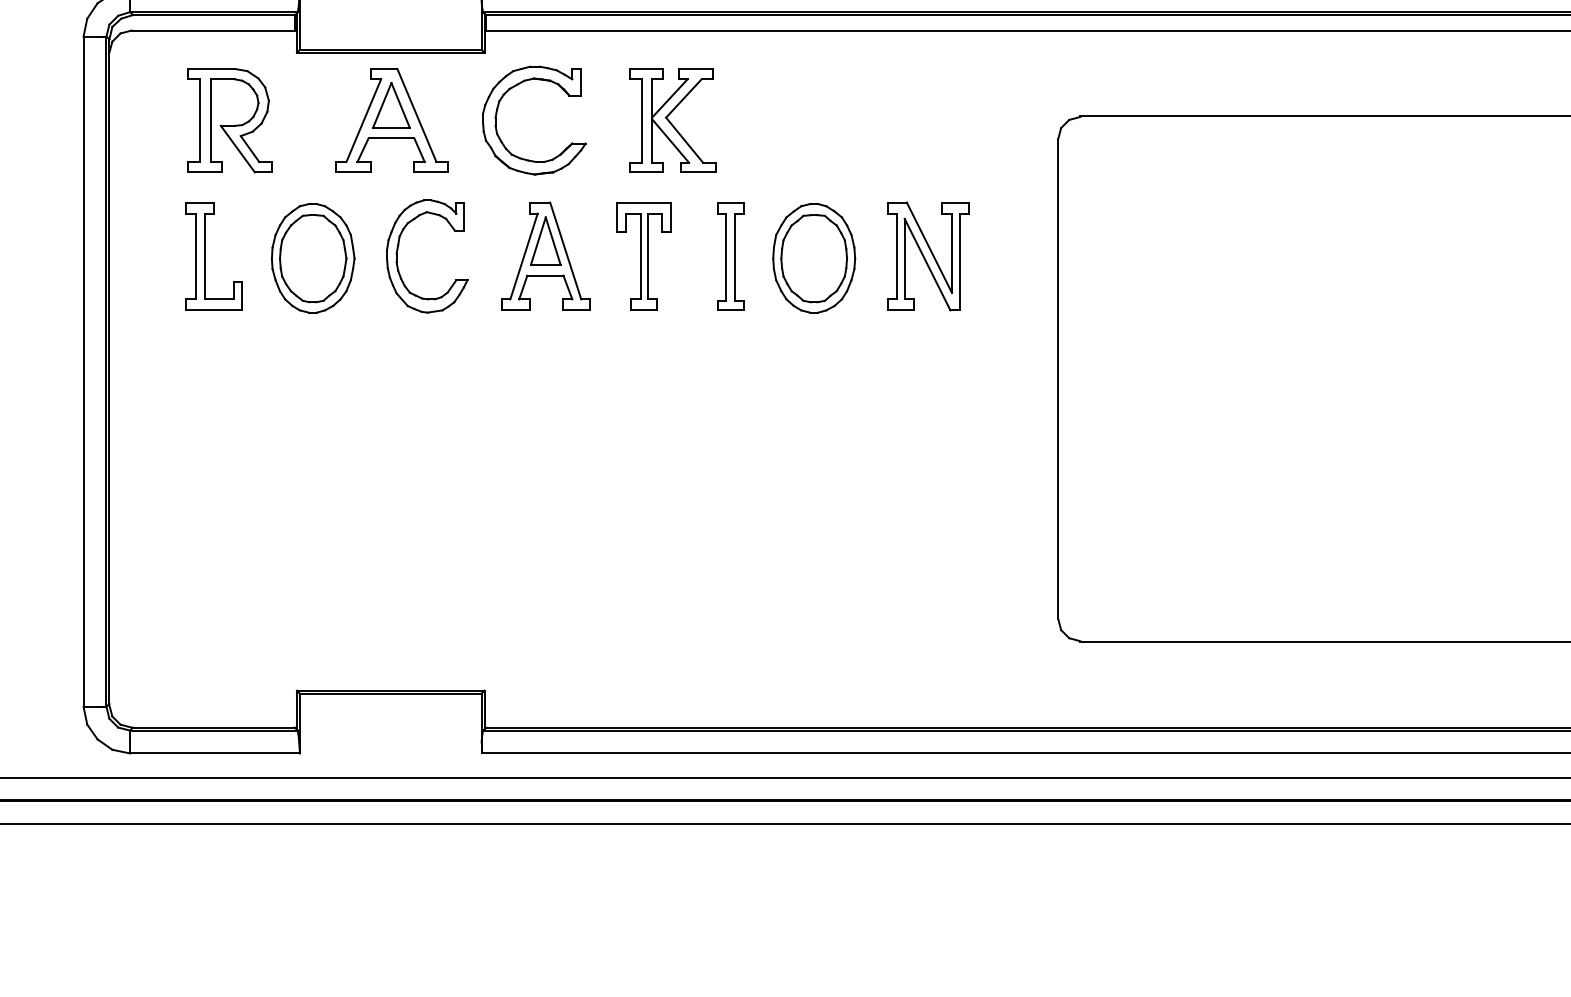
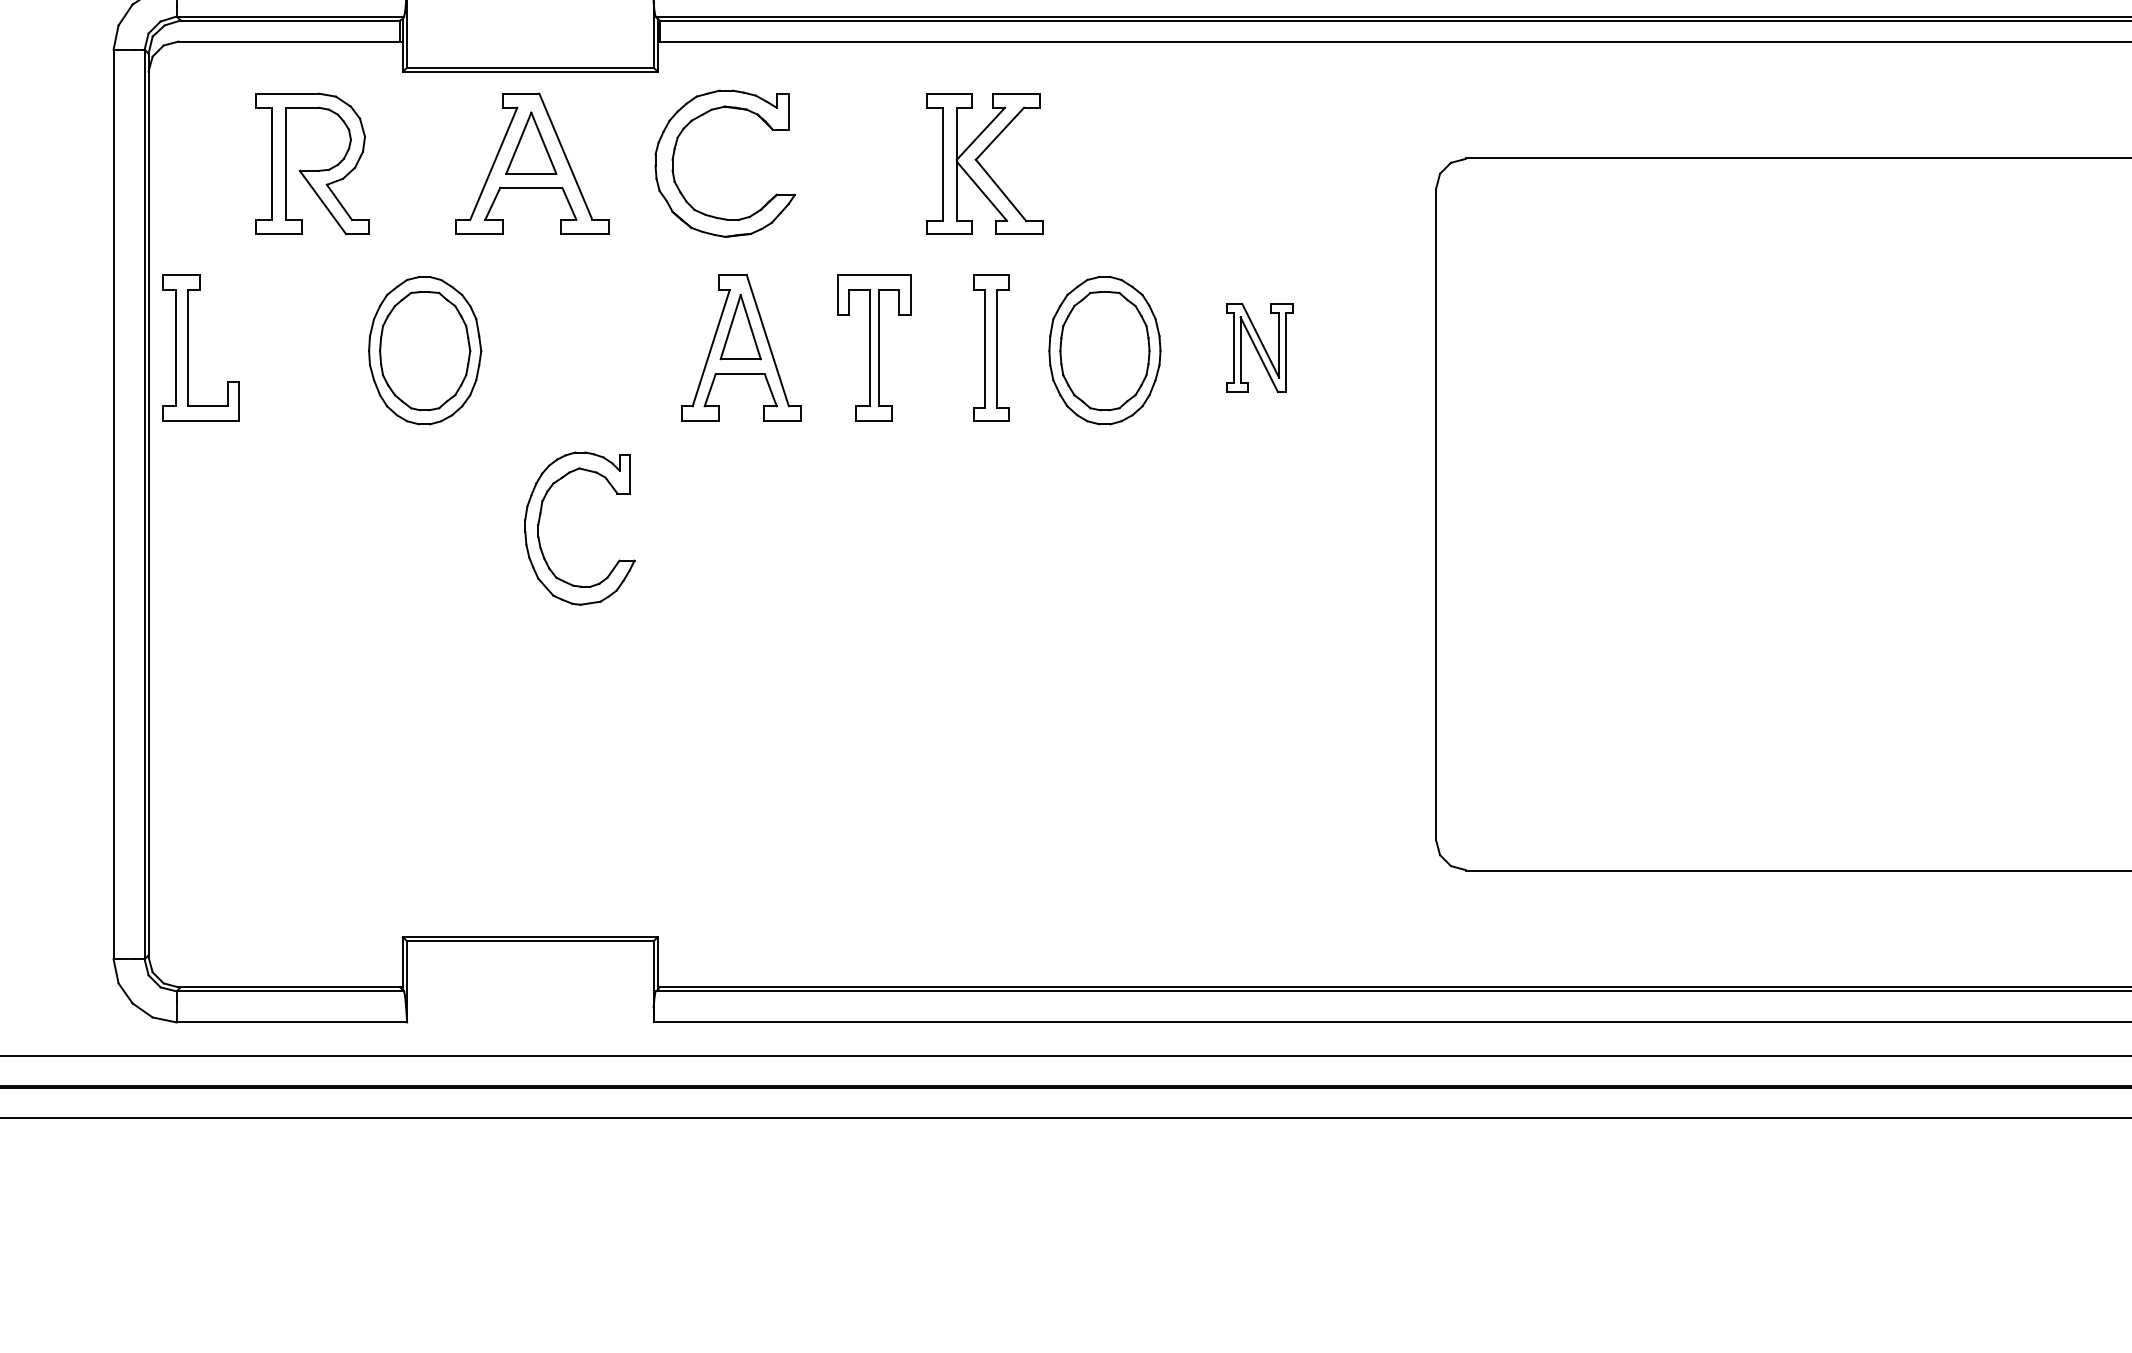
part: (672, 120) -> (984, 163), moved
part: (398, 250) -> (540, 520), moved
part: (205, 256) -> (189, 348), moved
part: (928, 256) -> (1260, 348), size x0.6

